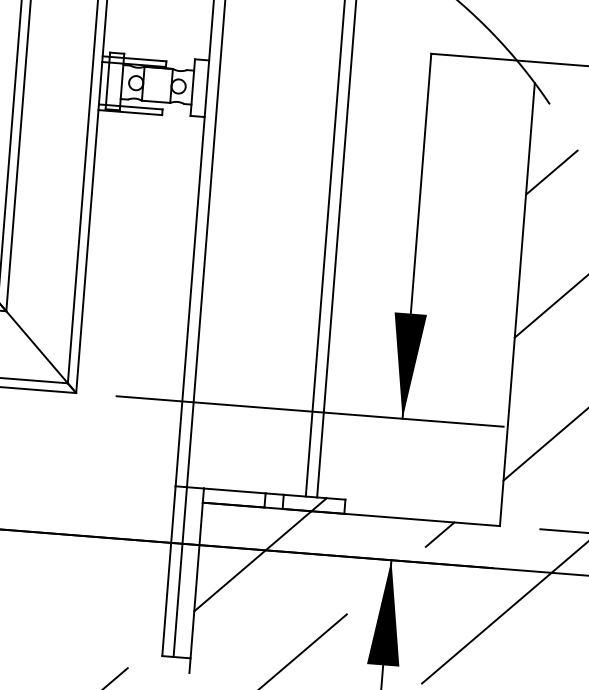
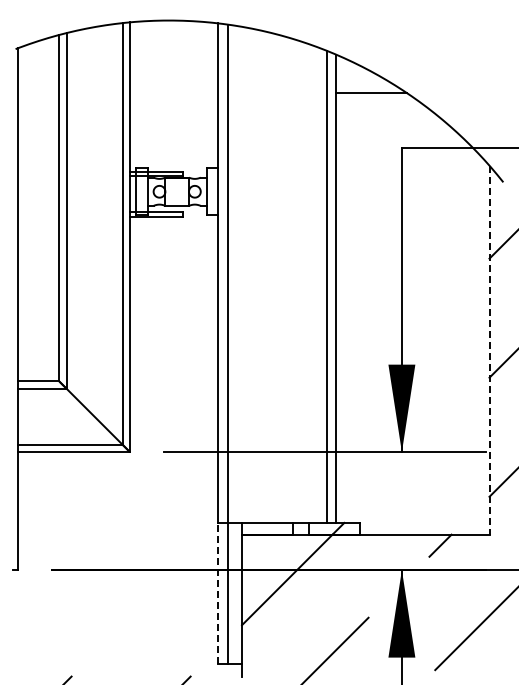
line: (517, 304) -> (489, 350), solid -> dashed
line: (169, 571) -> (218, 593), solid -> dashed

